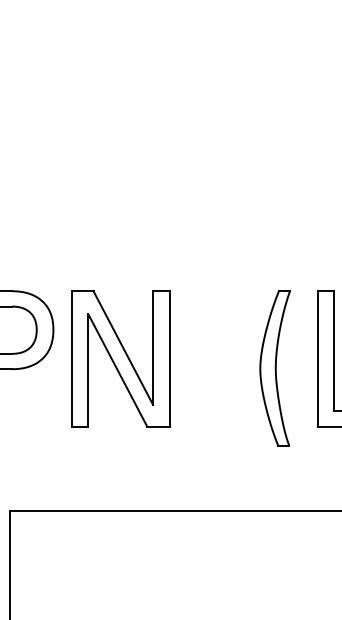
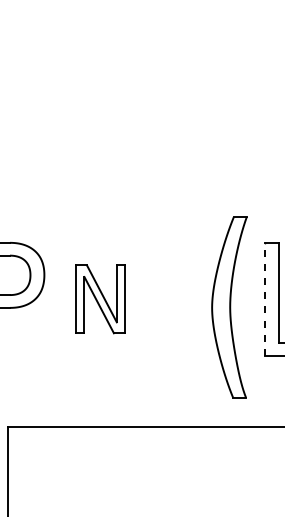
part: (120, 358) -> (100, 298), size x0.6
line: (317, 358) -> (264, 298), solid -> dashed
part: (274, 368) -> (228, 307), size x1.4

